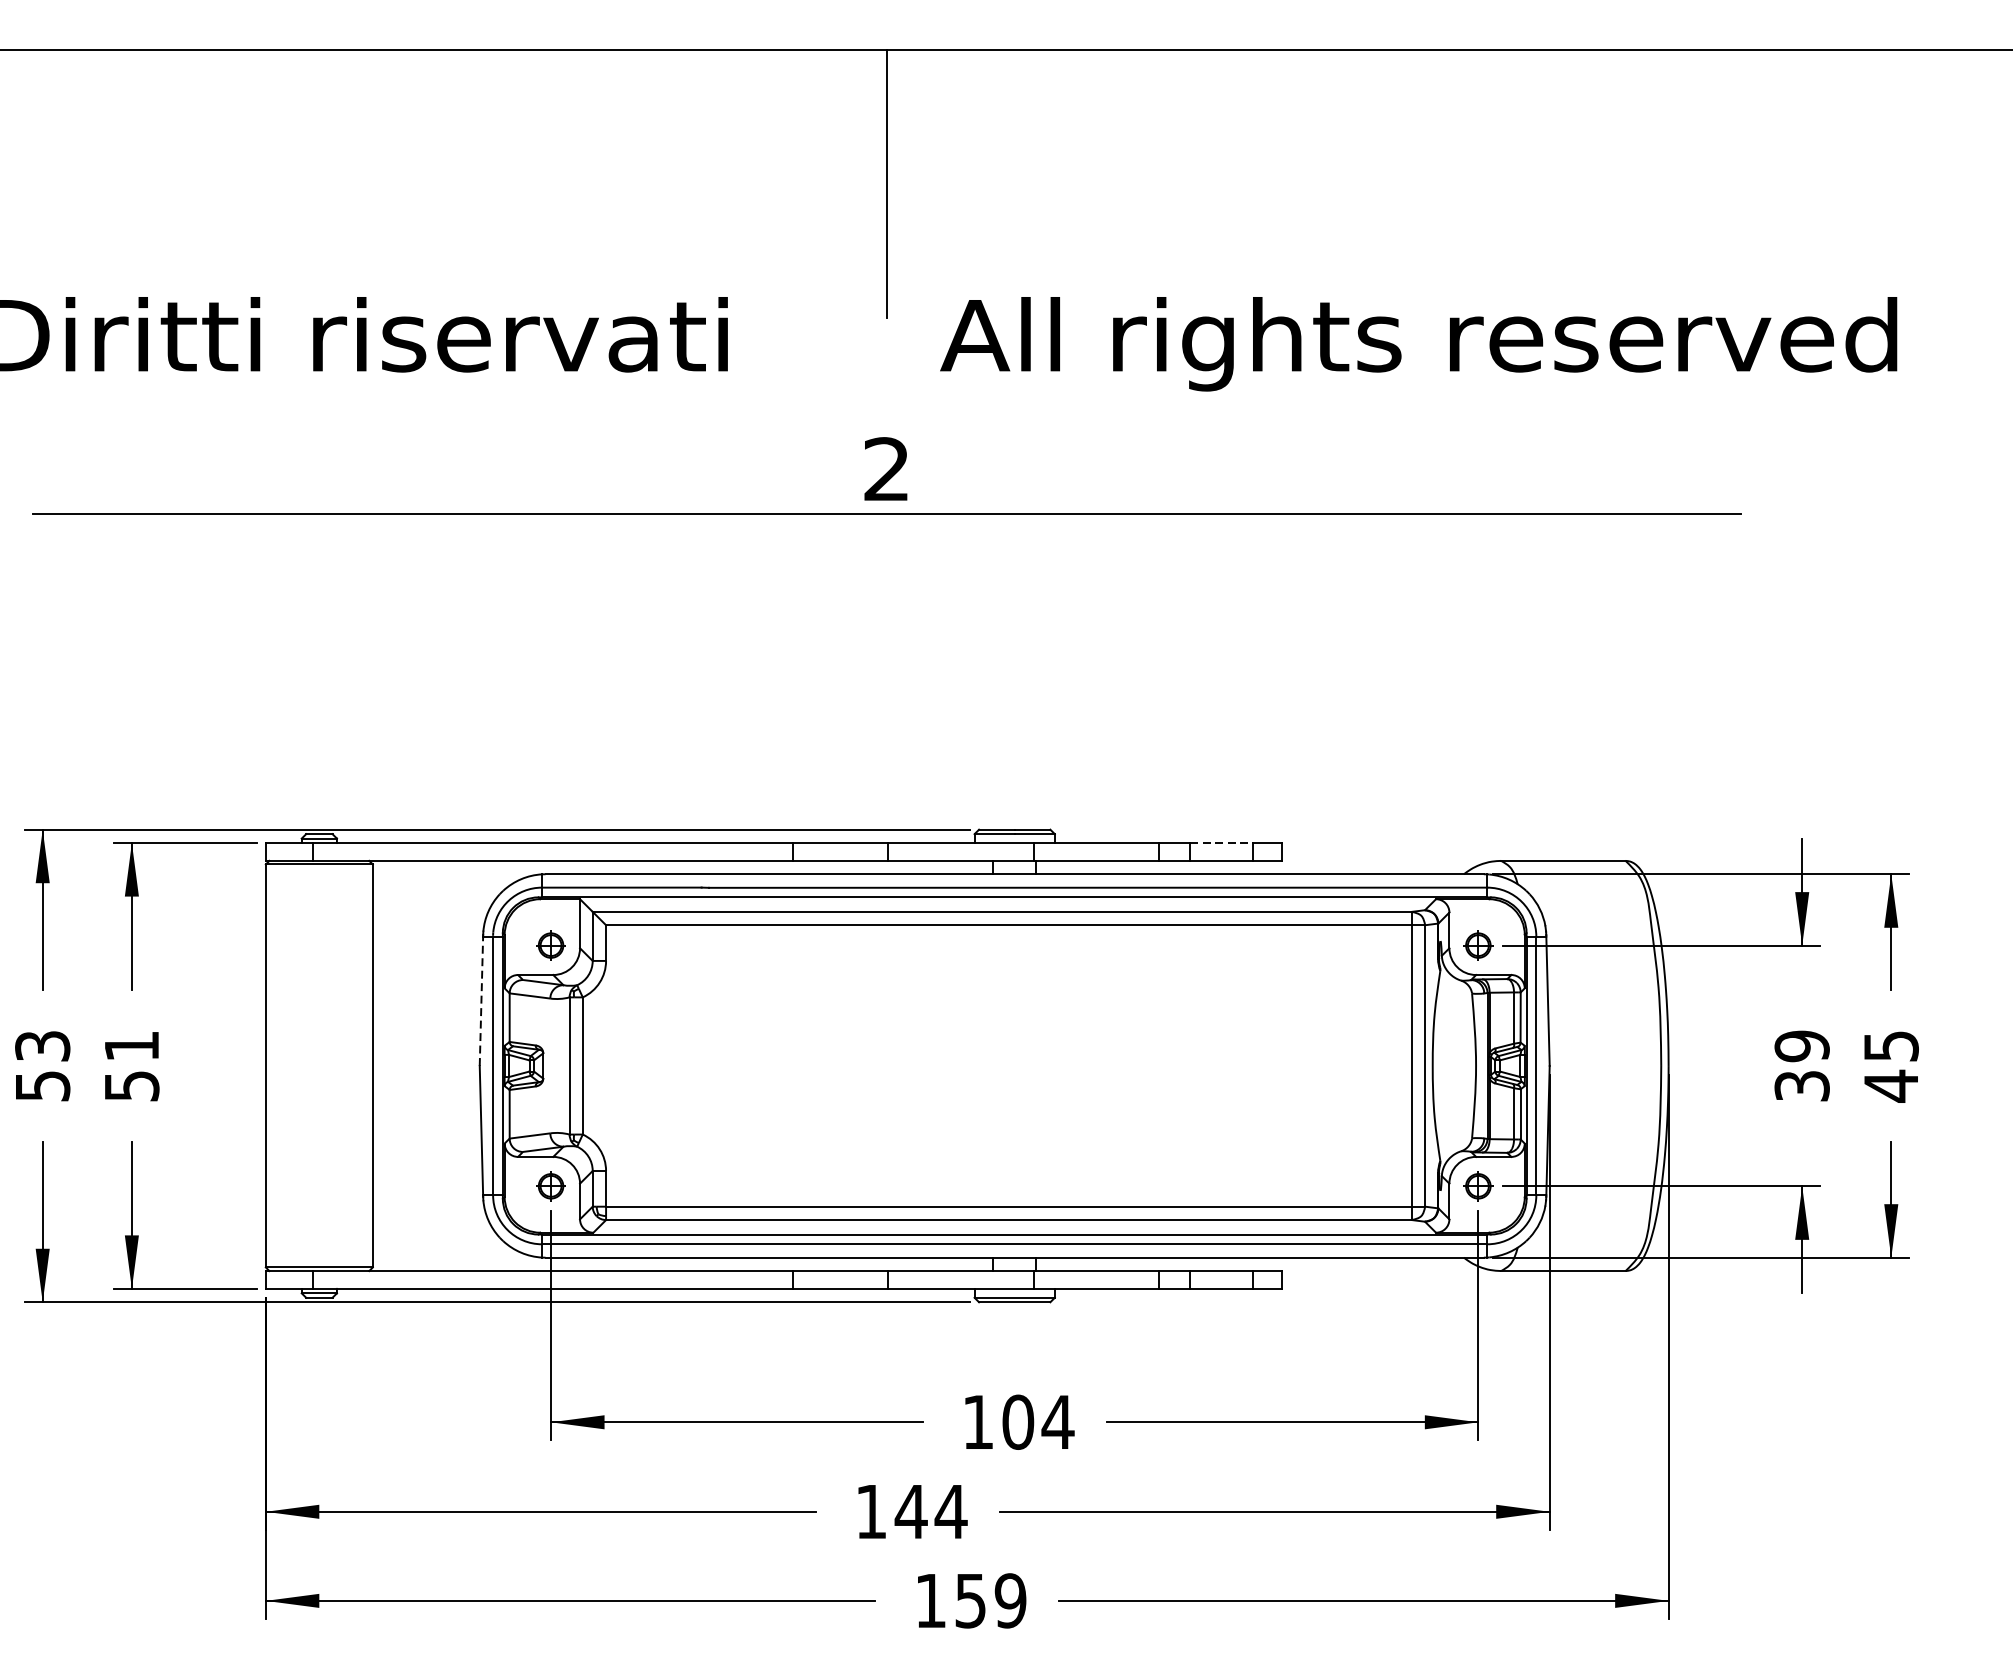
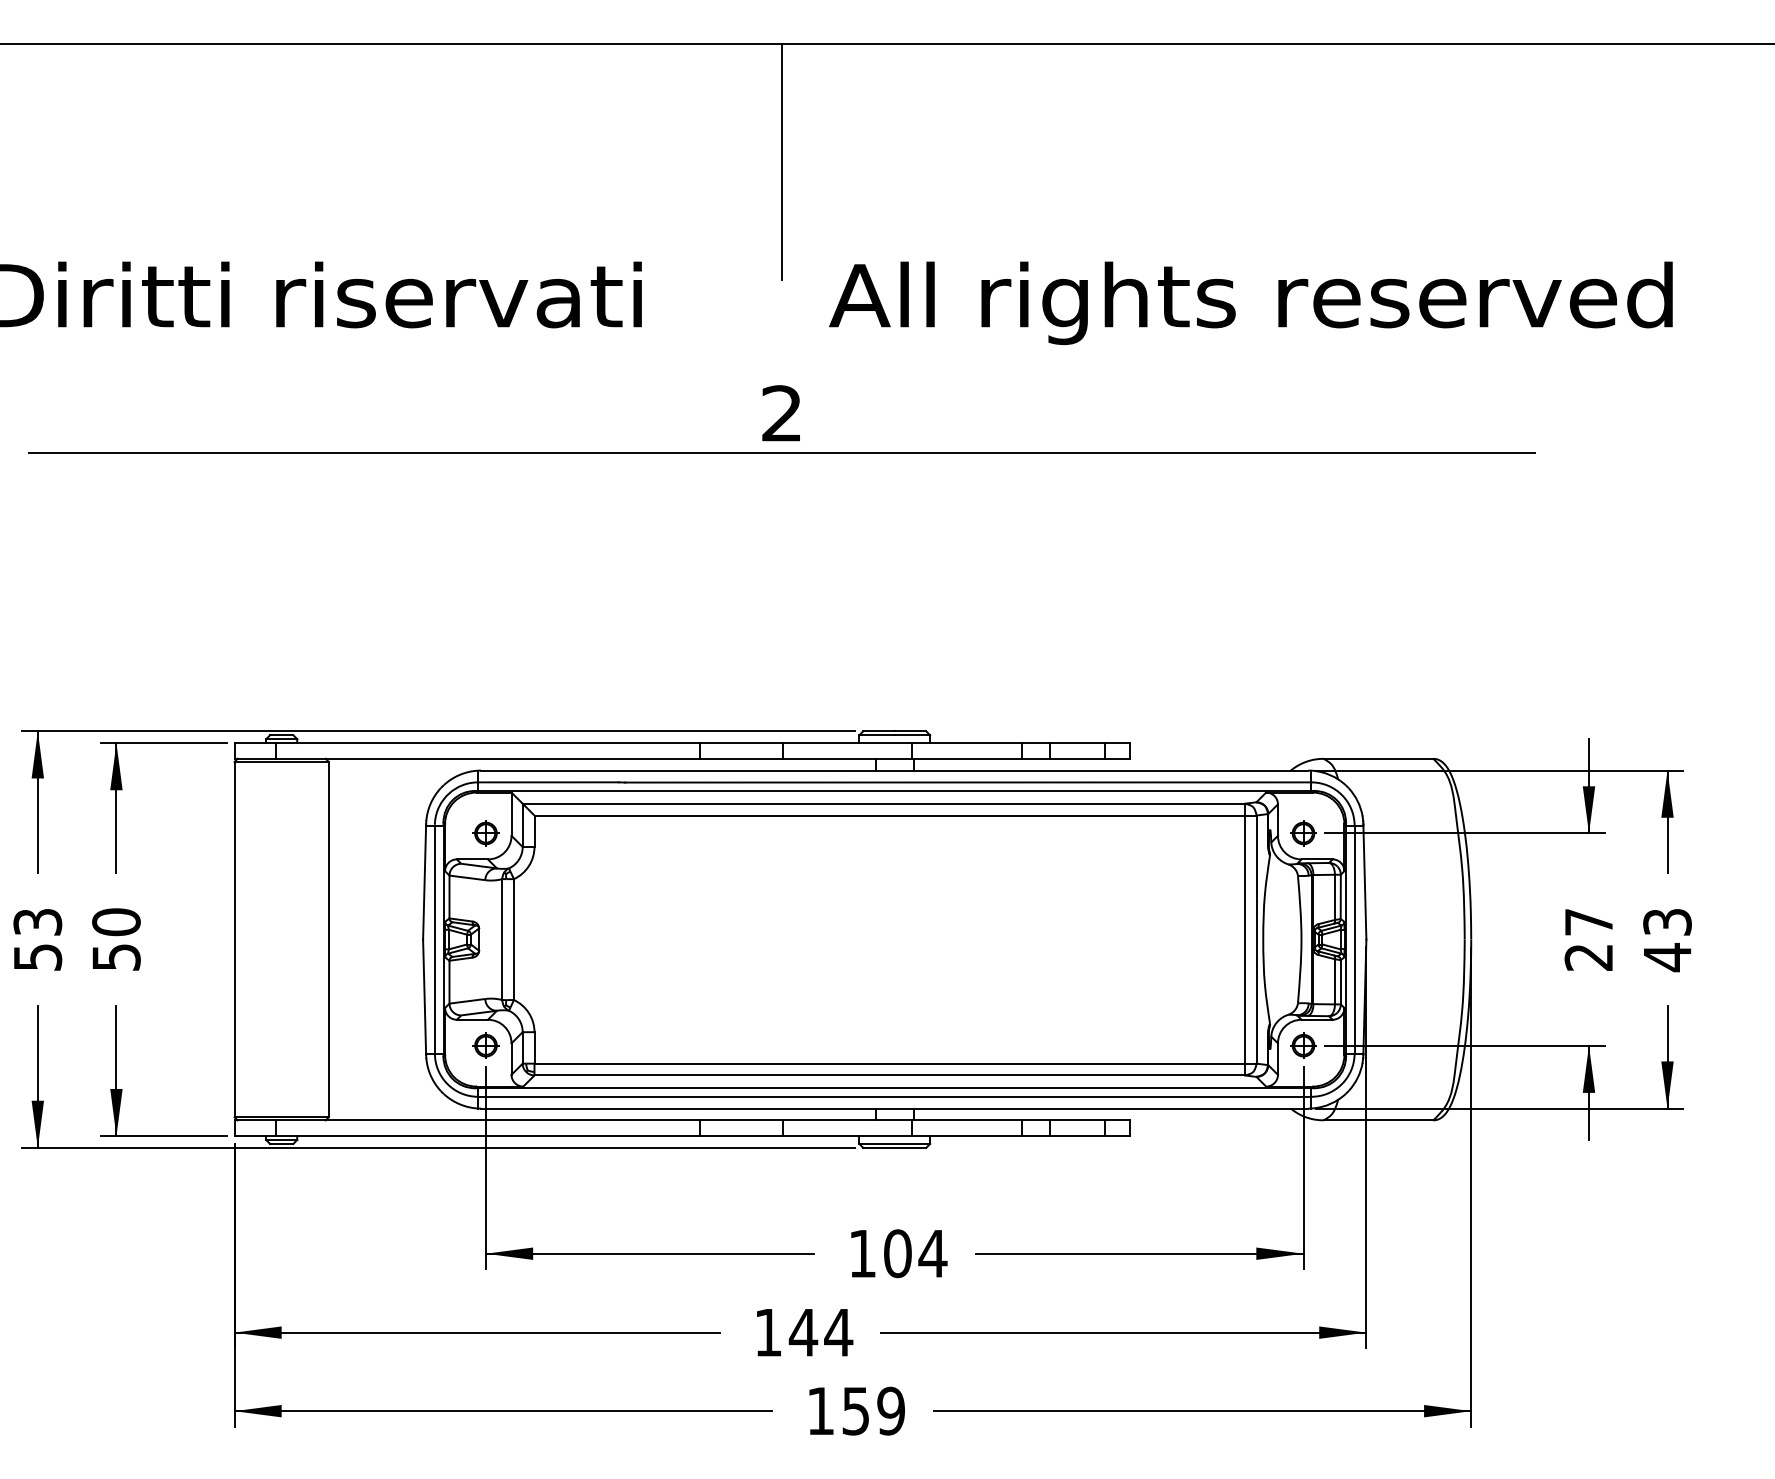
line: (1222, 843) -> (1077, 743), dashed -> solid
line: (481, 1001) -> (424, 882), dashed -> solid
text: (1891, 1045) -> (1667, 921), 45 -> 43
text: (131, 1046) -> (116, 922), 51 -> 50
text: (1801, 1065) -> (1588, 939), 39 -> 27

